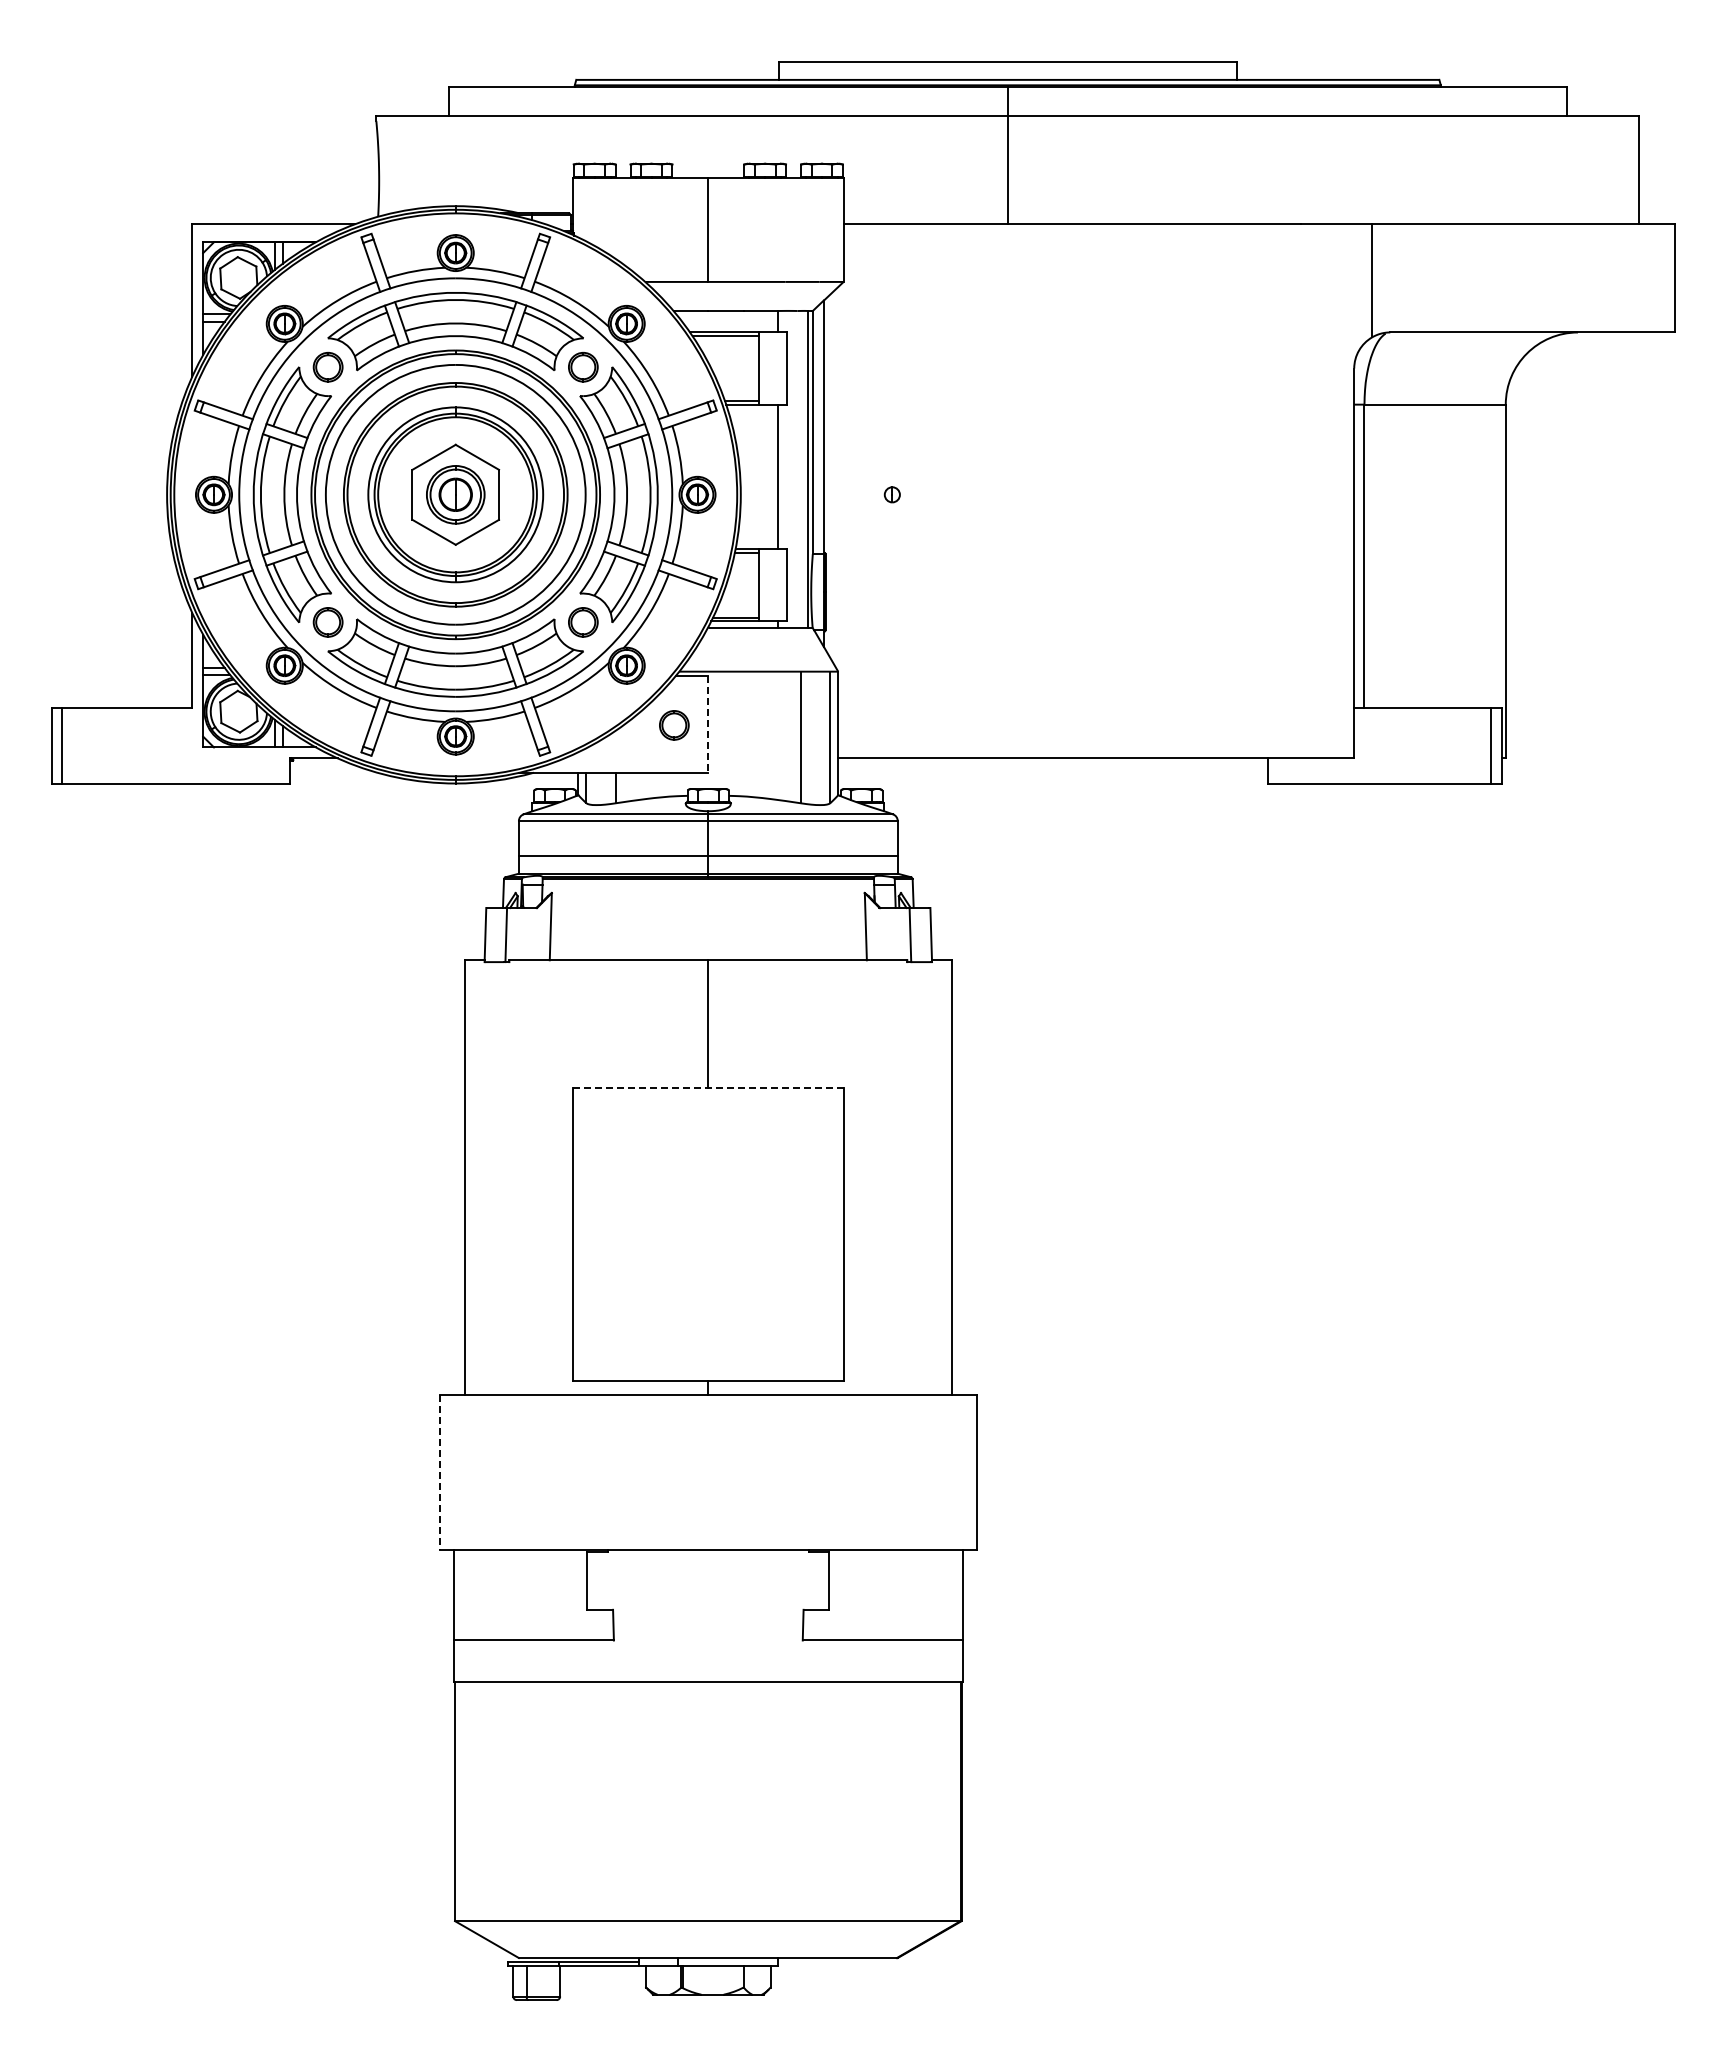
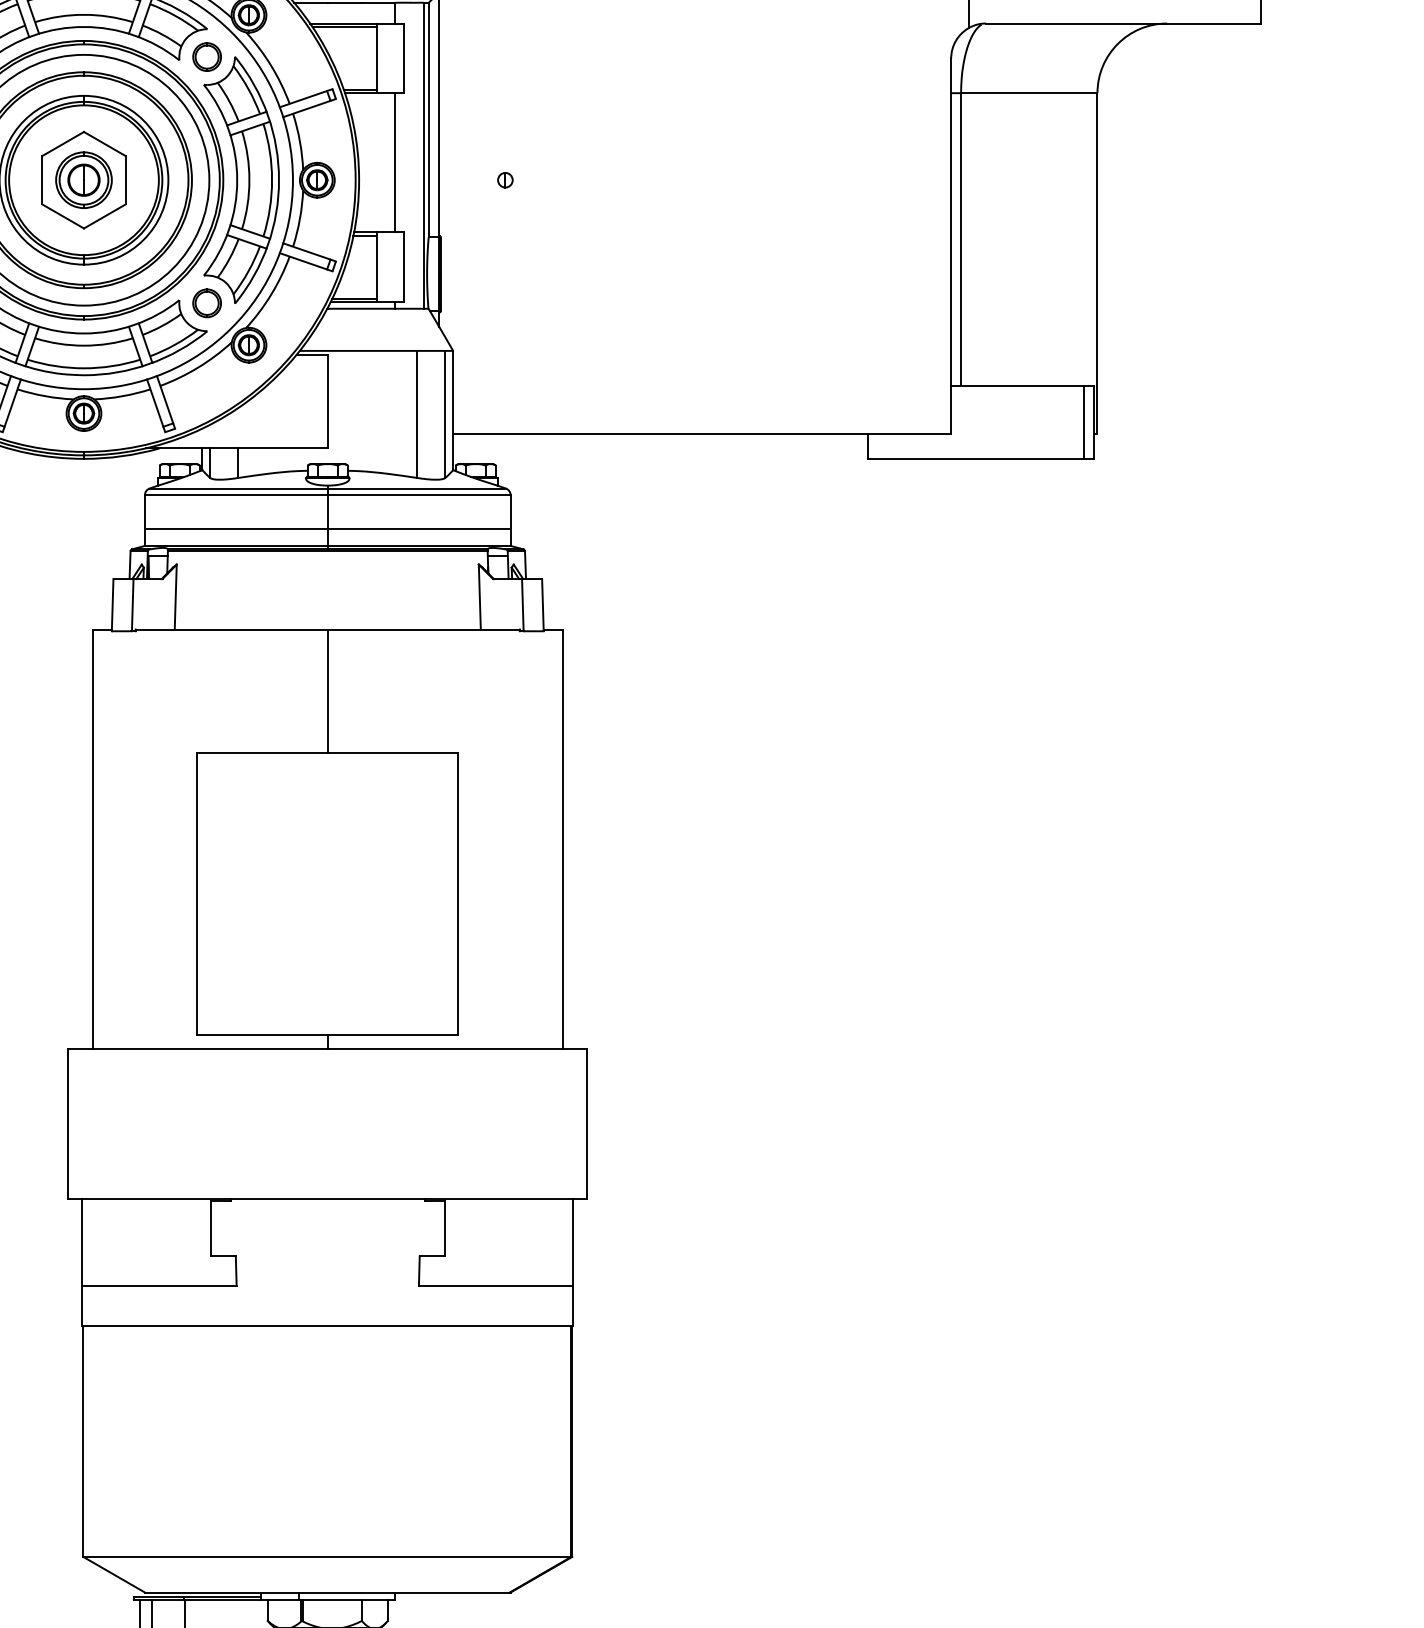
line: (708, 724) -> (327, 401), dashed -> solid
part: (674, 725) -> (295, 402), removed
line: (707, 1088) -> (326, 753), dashed -> solid
line: (439, 1472) -> (68, 1123), dashed -> solid

